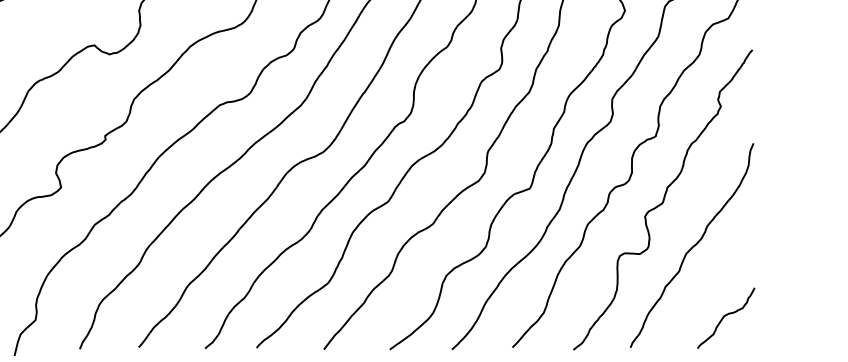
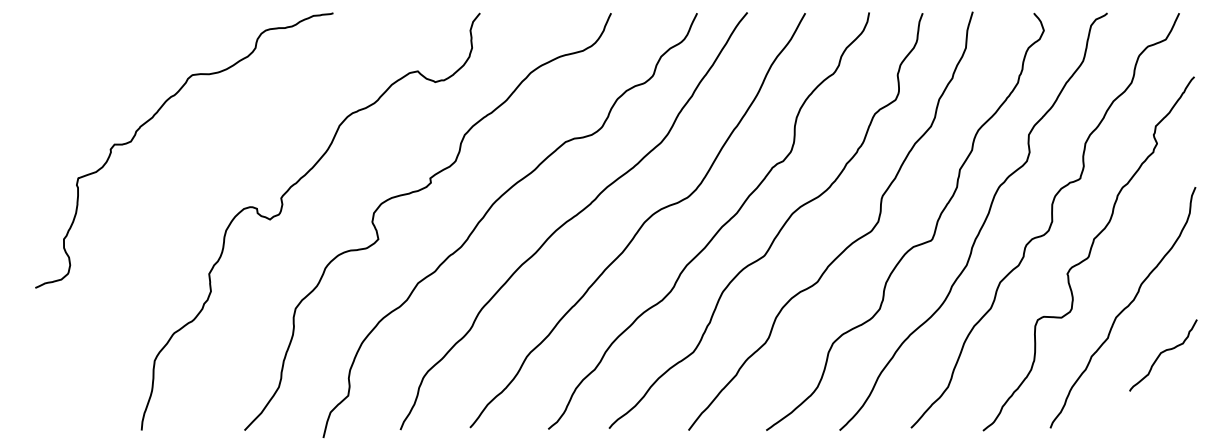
curve: (725, 316) -> (1162, 353), moved

